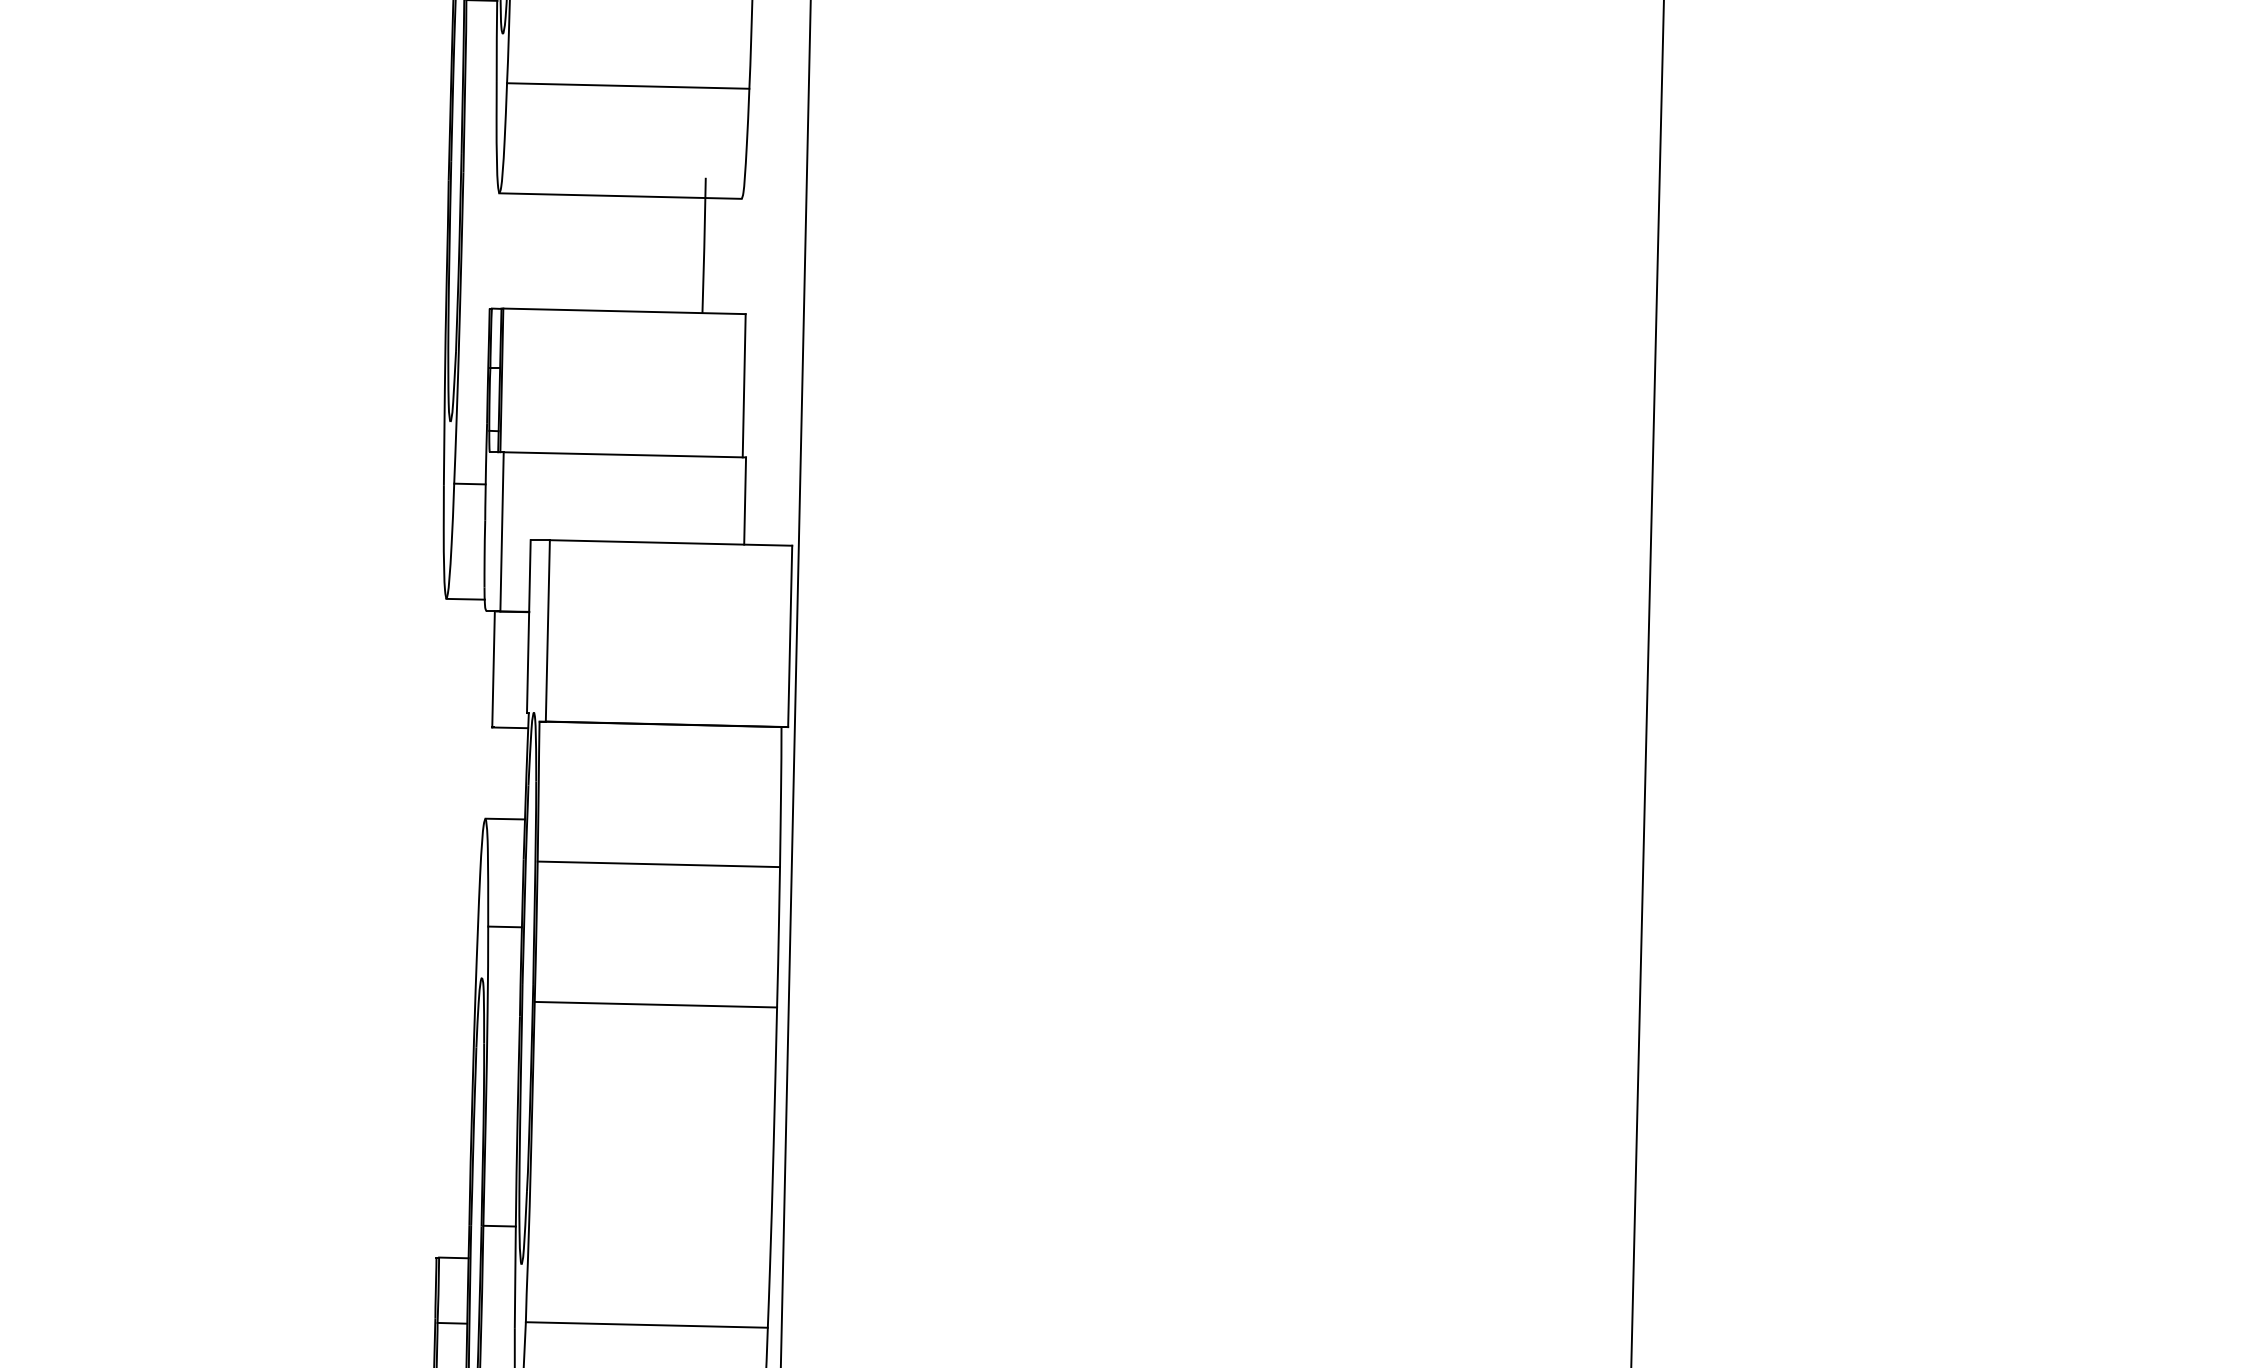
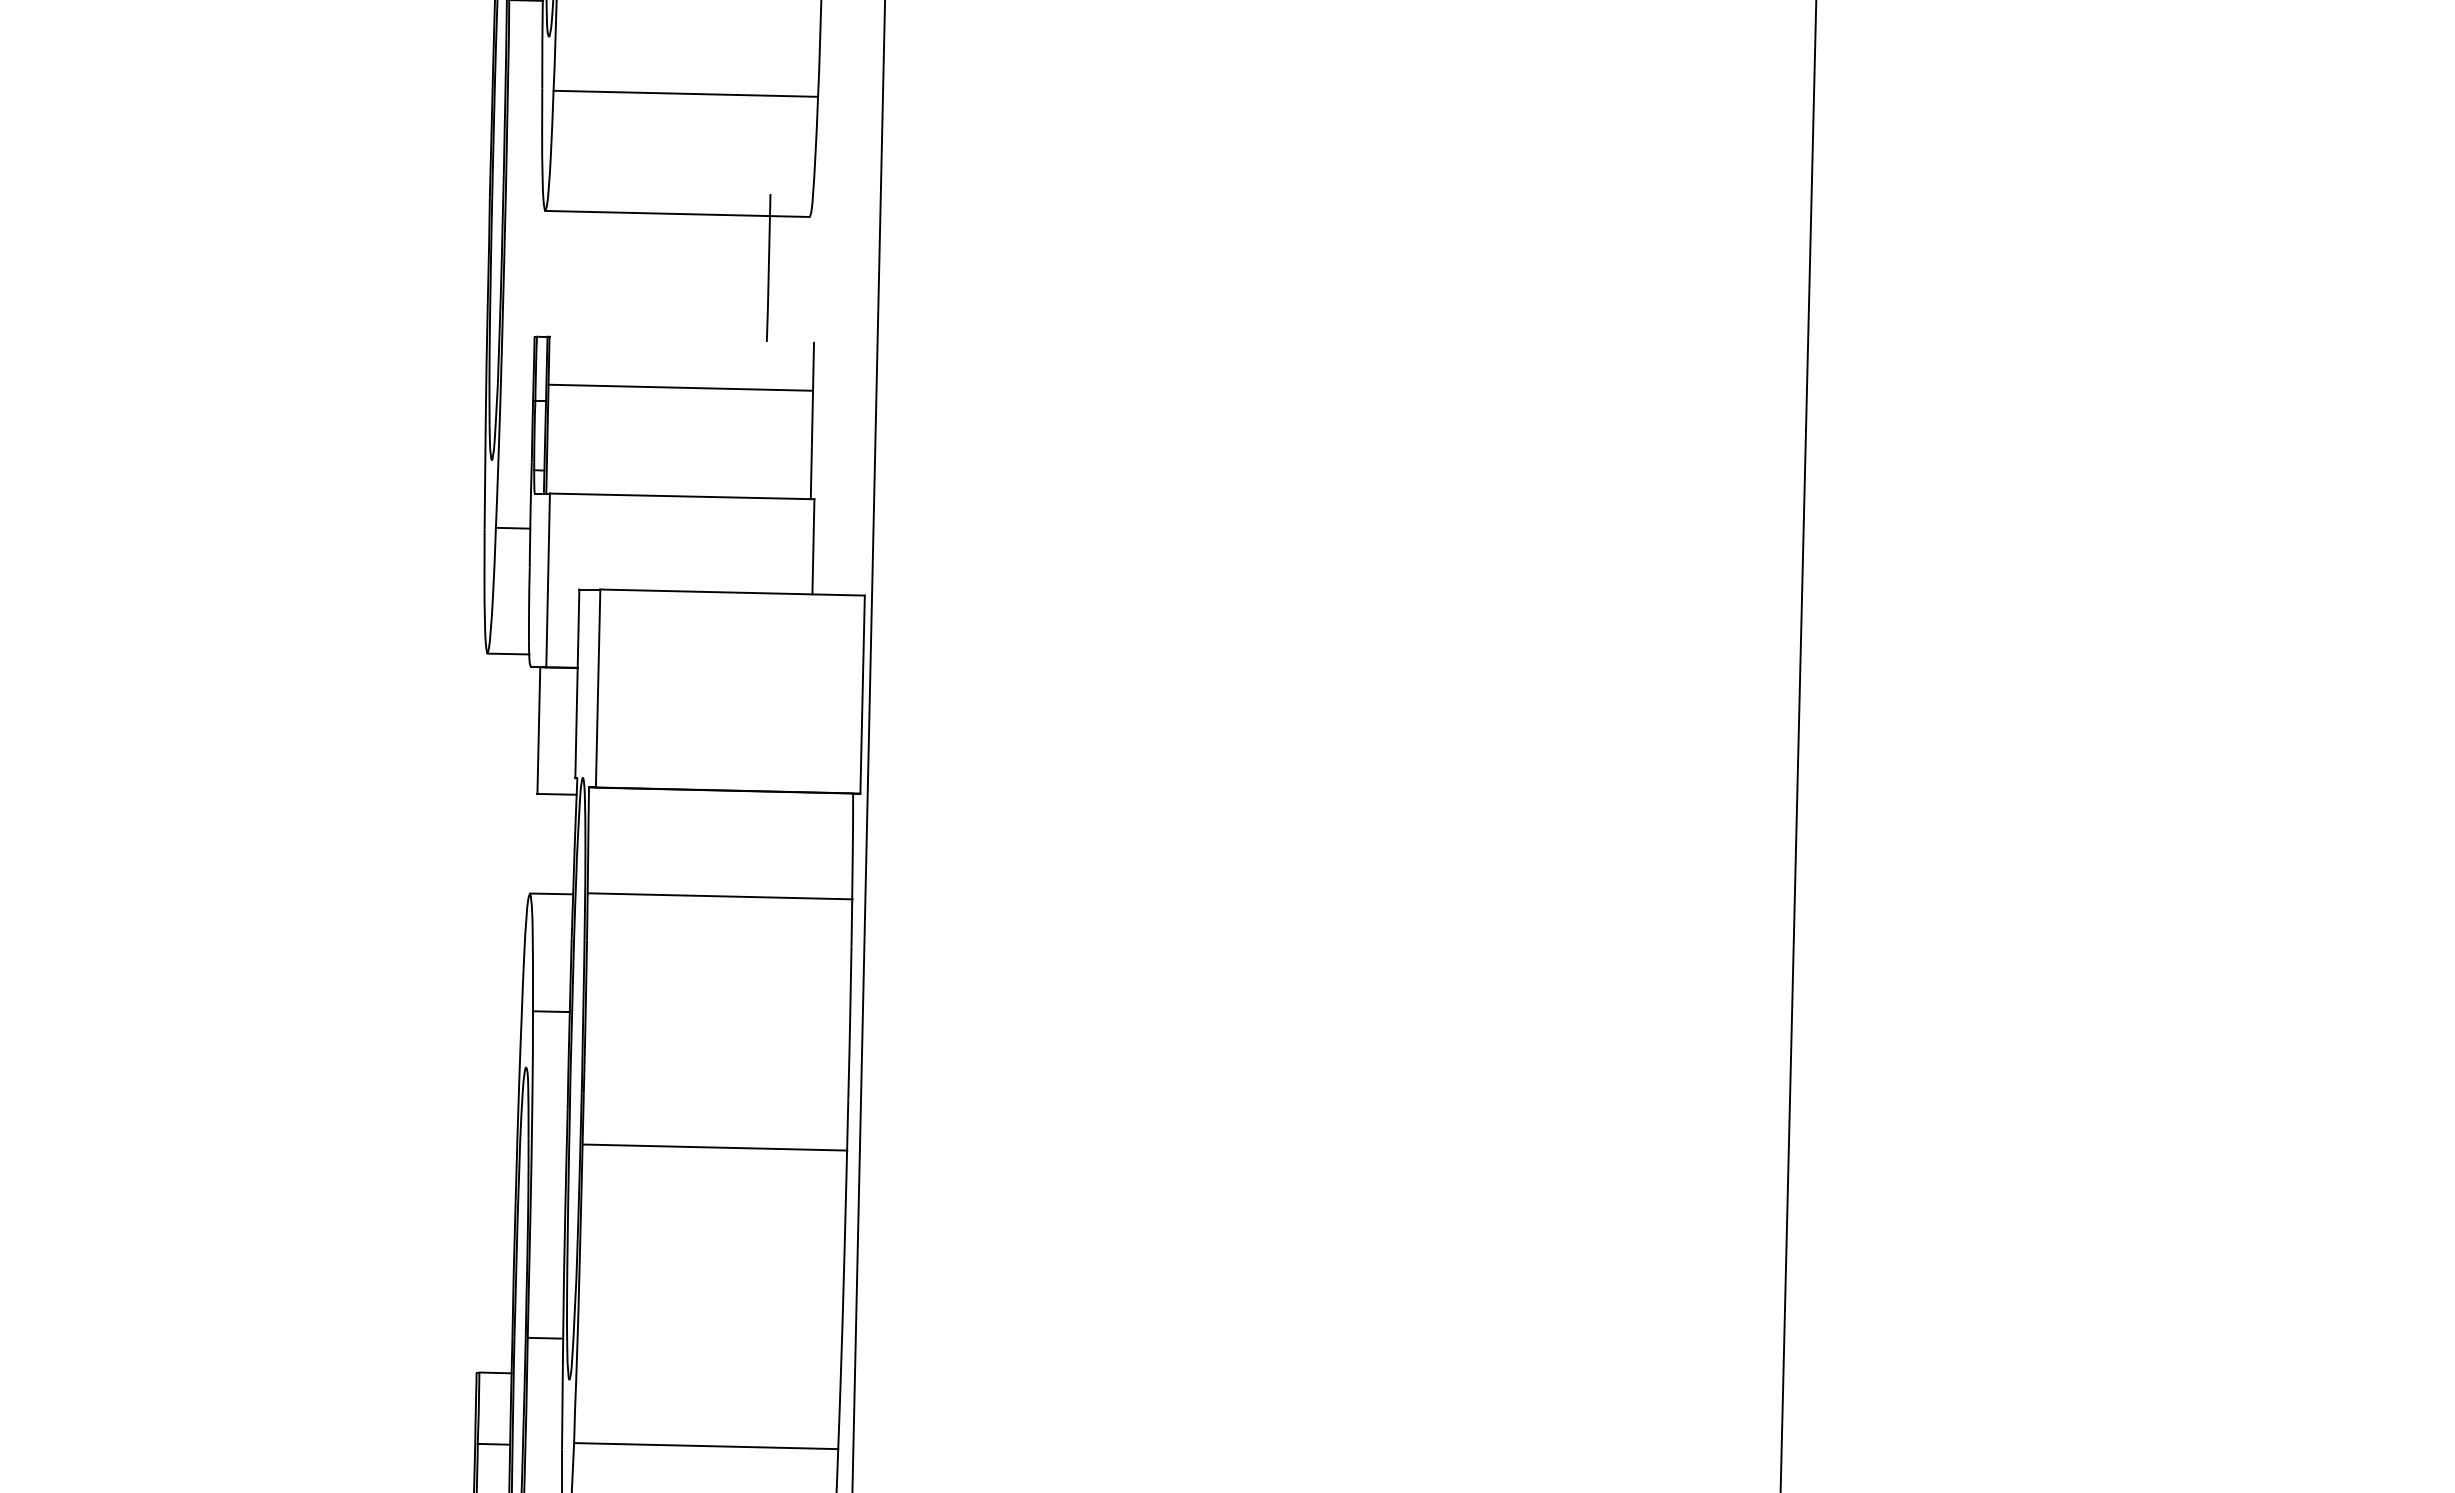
line: (624, 311) -> (680, 387), moved
line: (659, 864) -> (720, 896), moved
line: (655, 1004) -> (714, 1147), moved

